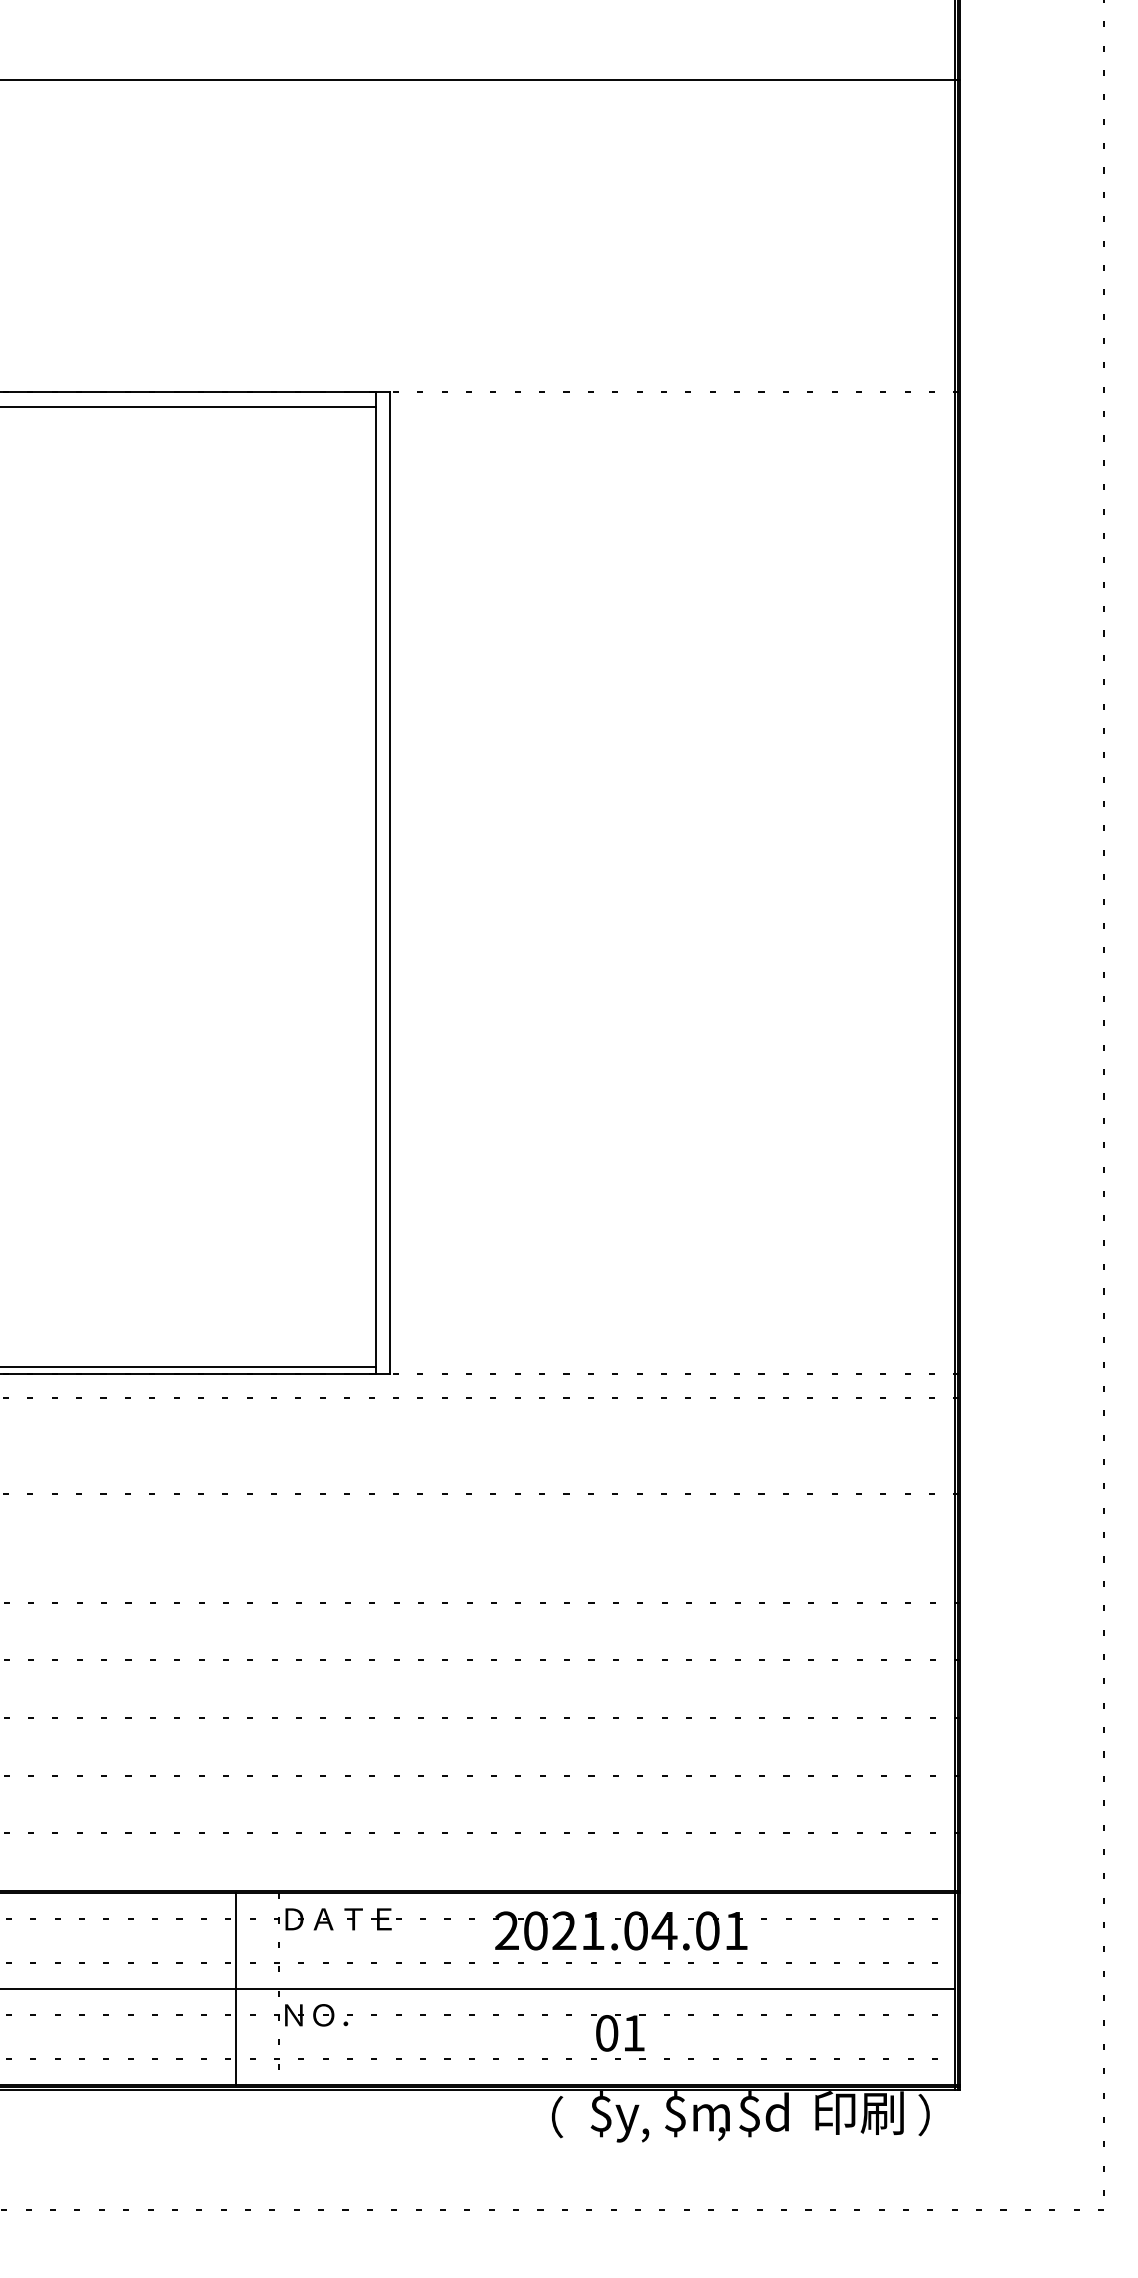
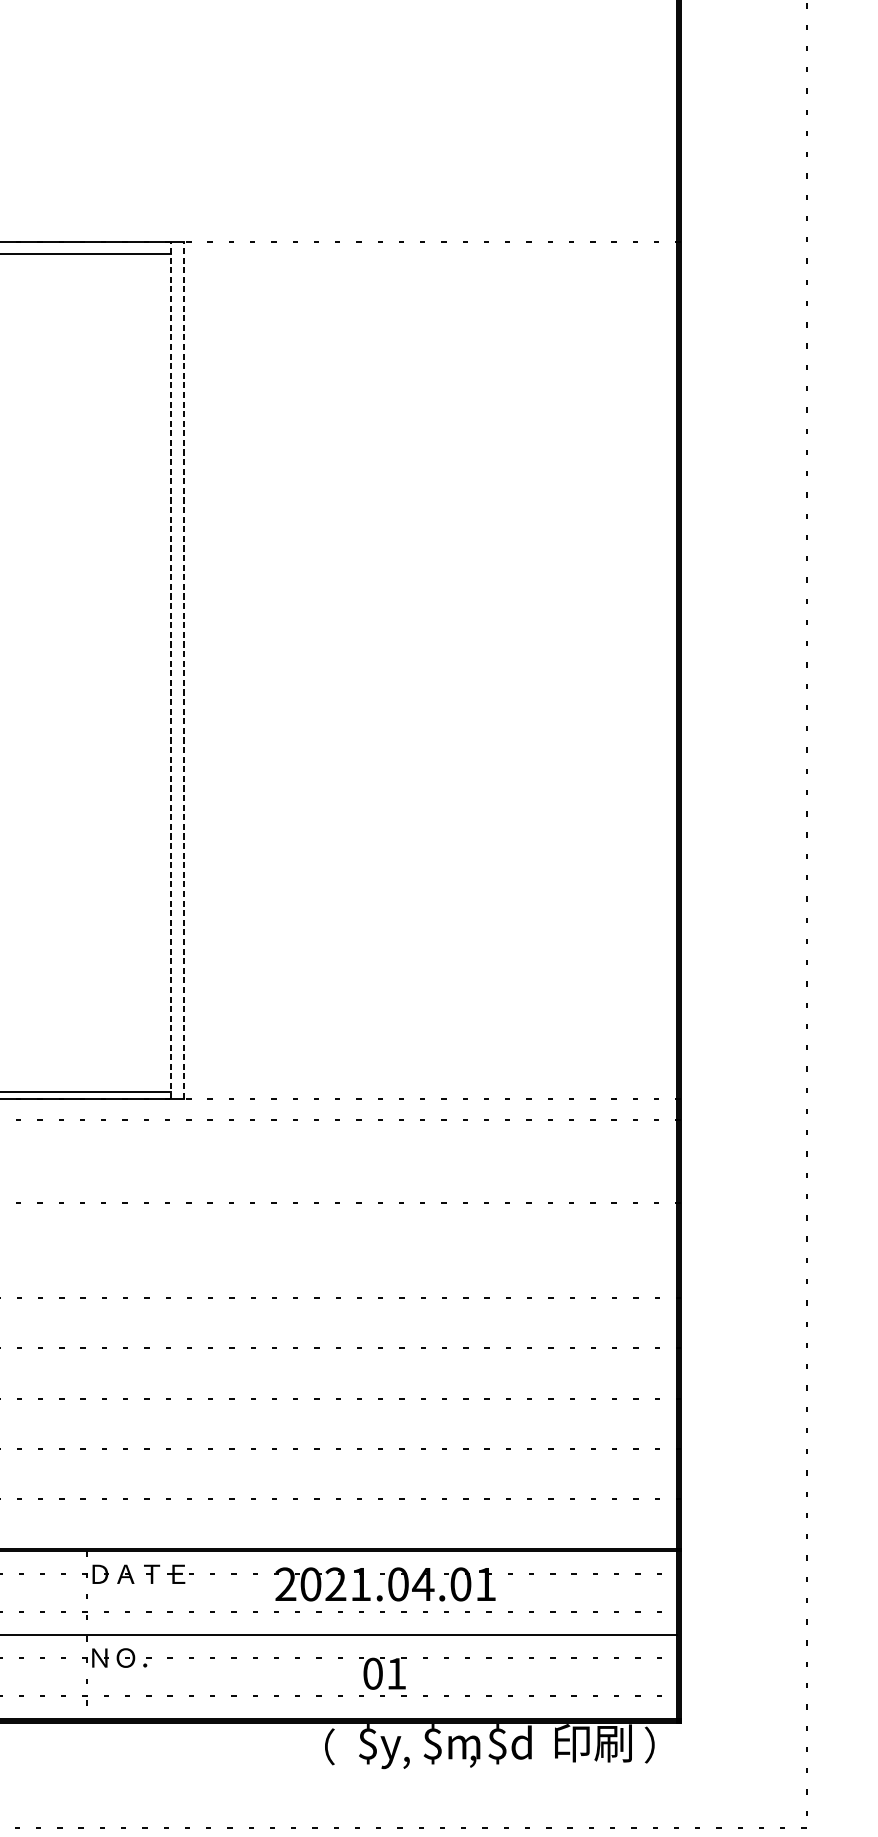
line: (375, 883) -> (171, 670), solid -> dashed
line: (390, 883) -> (184, 670), solid -> dashed
line: (235, 1988) -> (48, 1634), removed

